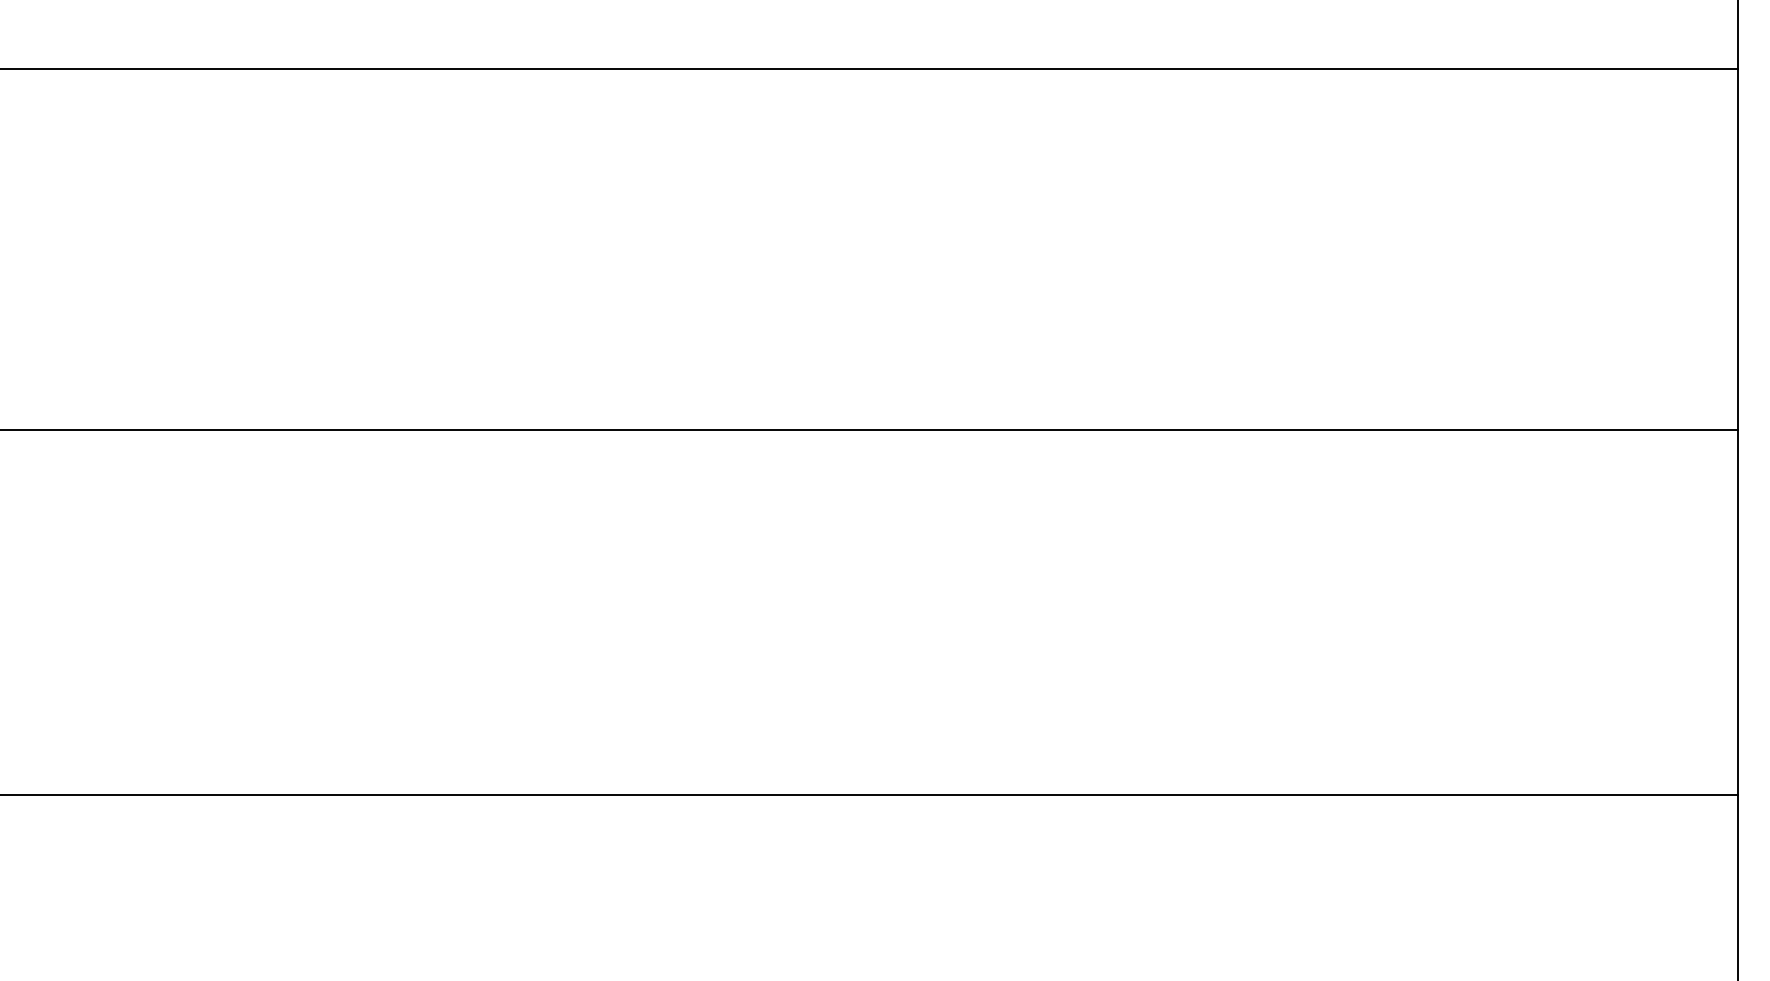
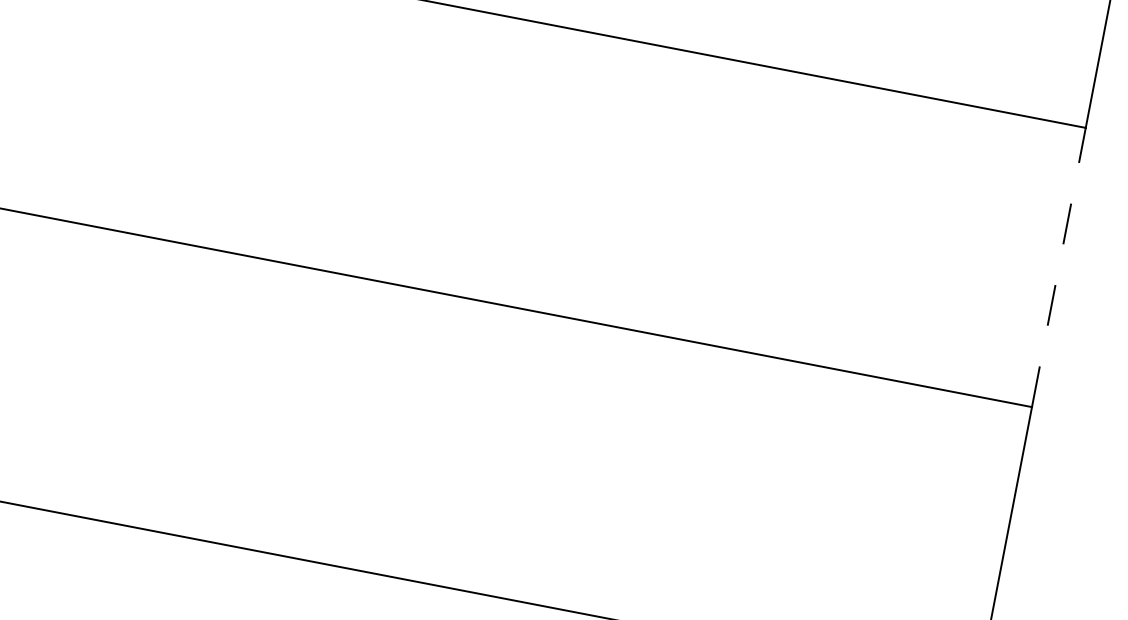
line: (1738, 248) -> (1059, 266), solid -> dashed

